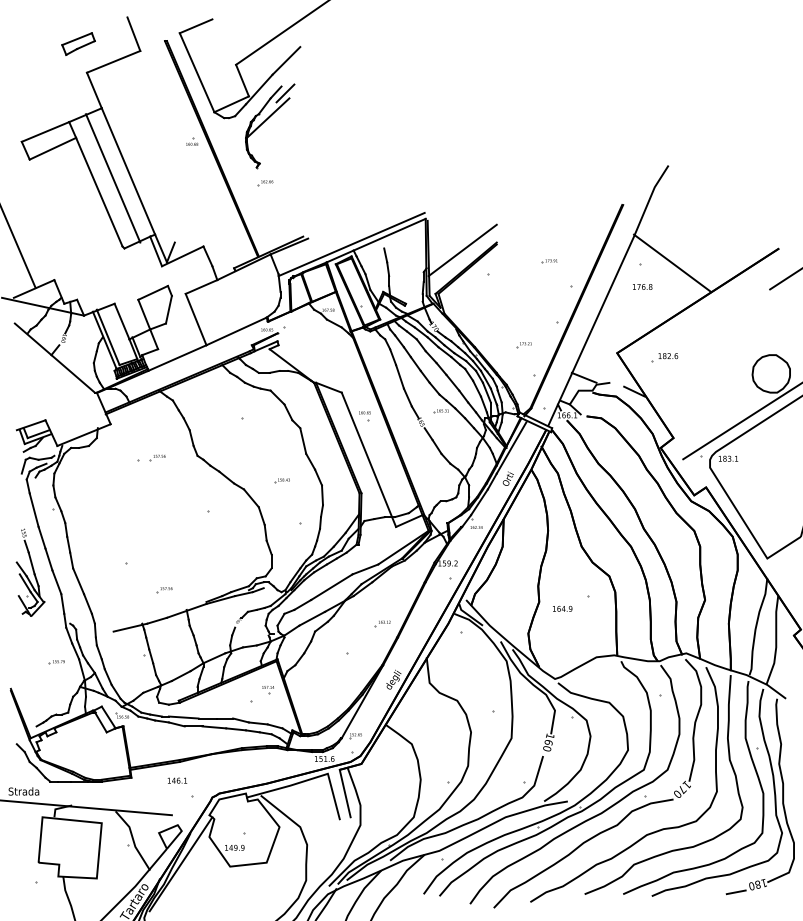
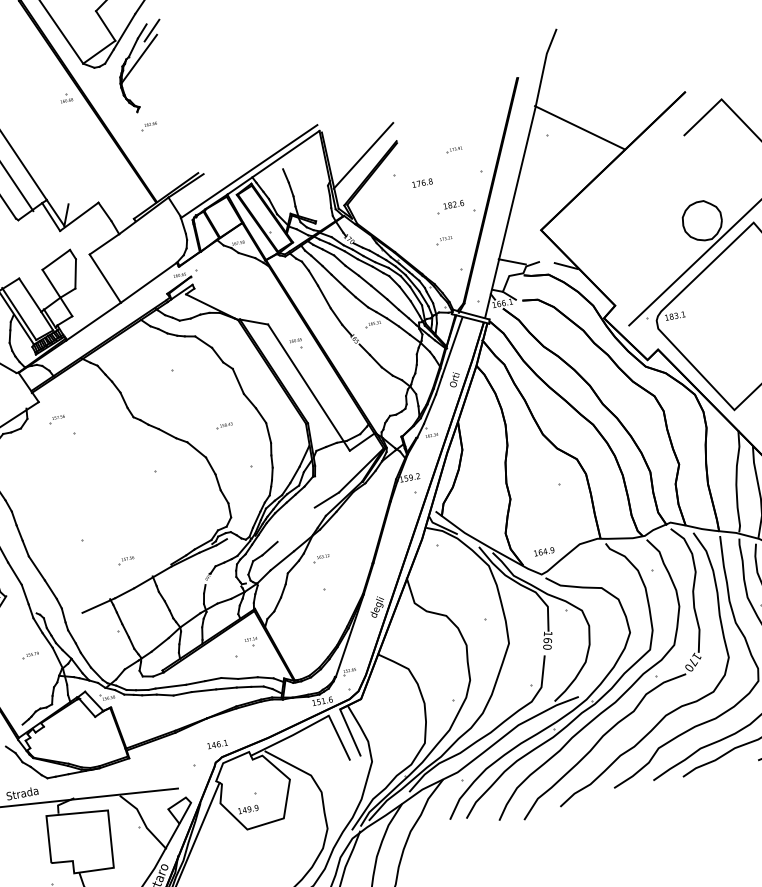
text: (642, 286) -> (422, 182), moved
part: (664, 357) -> (450, 206), moved
part: (157, 457) -> (56, 419), moved
line: (331, 587) -> (295, 525), removed
text: (562, 608) -> (544, 551), moved
part: (382, 623) -> (321, 558), moved
text: (177, 780) -> (217, 744), moved

